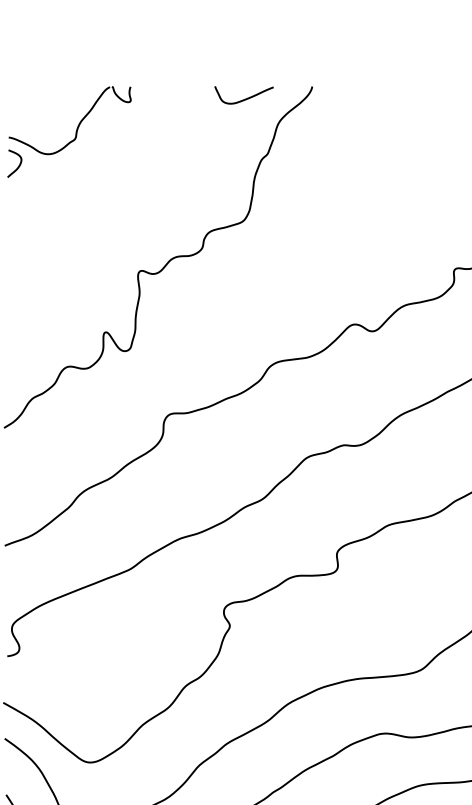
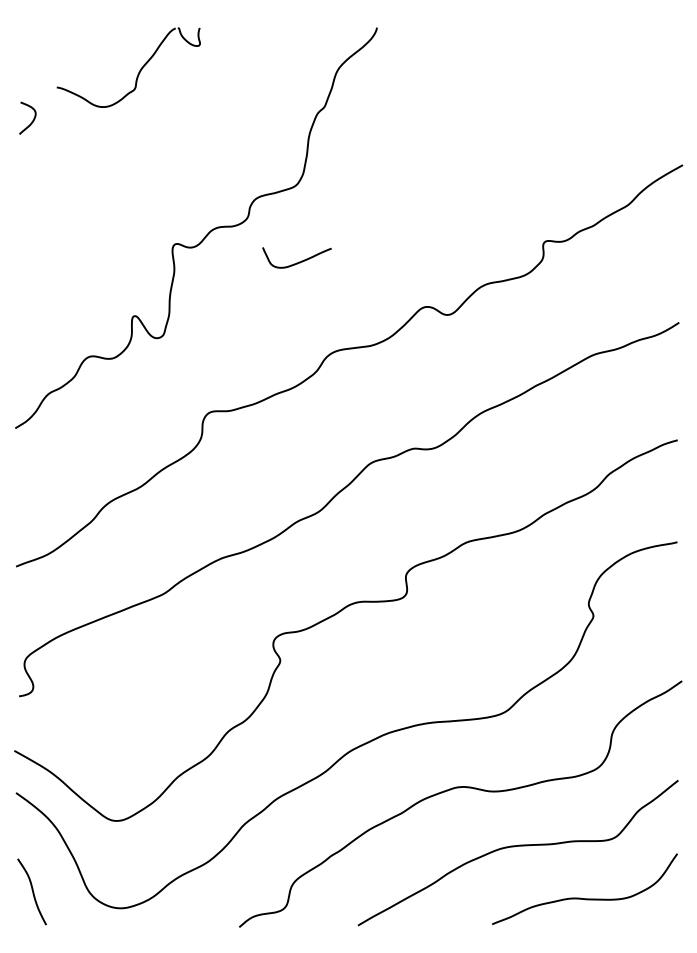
curve: (246, 98) -> (299, 261), moved
part: (78, 124) -> (138, 72), moved

